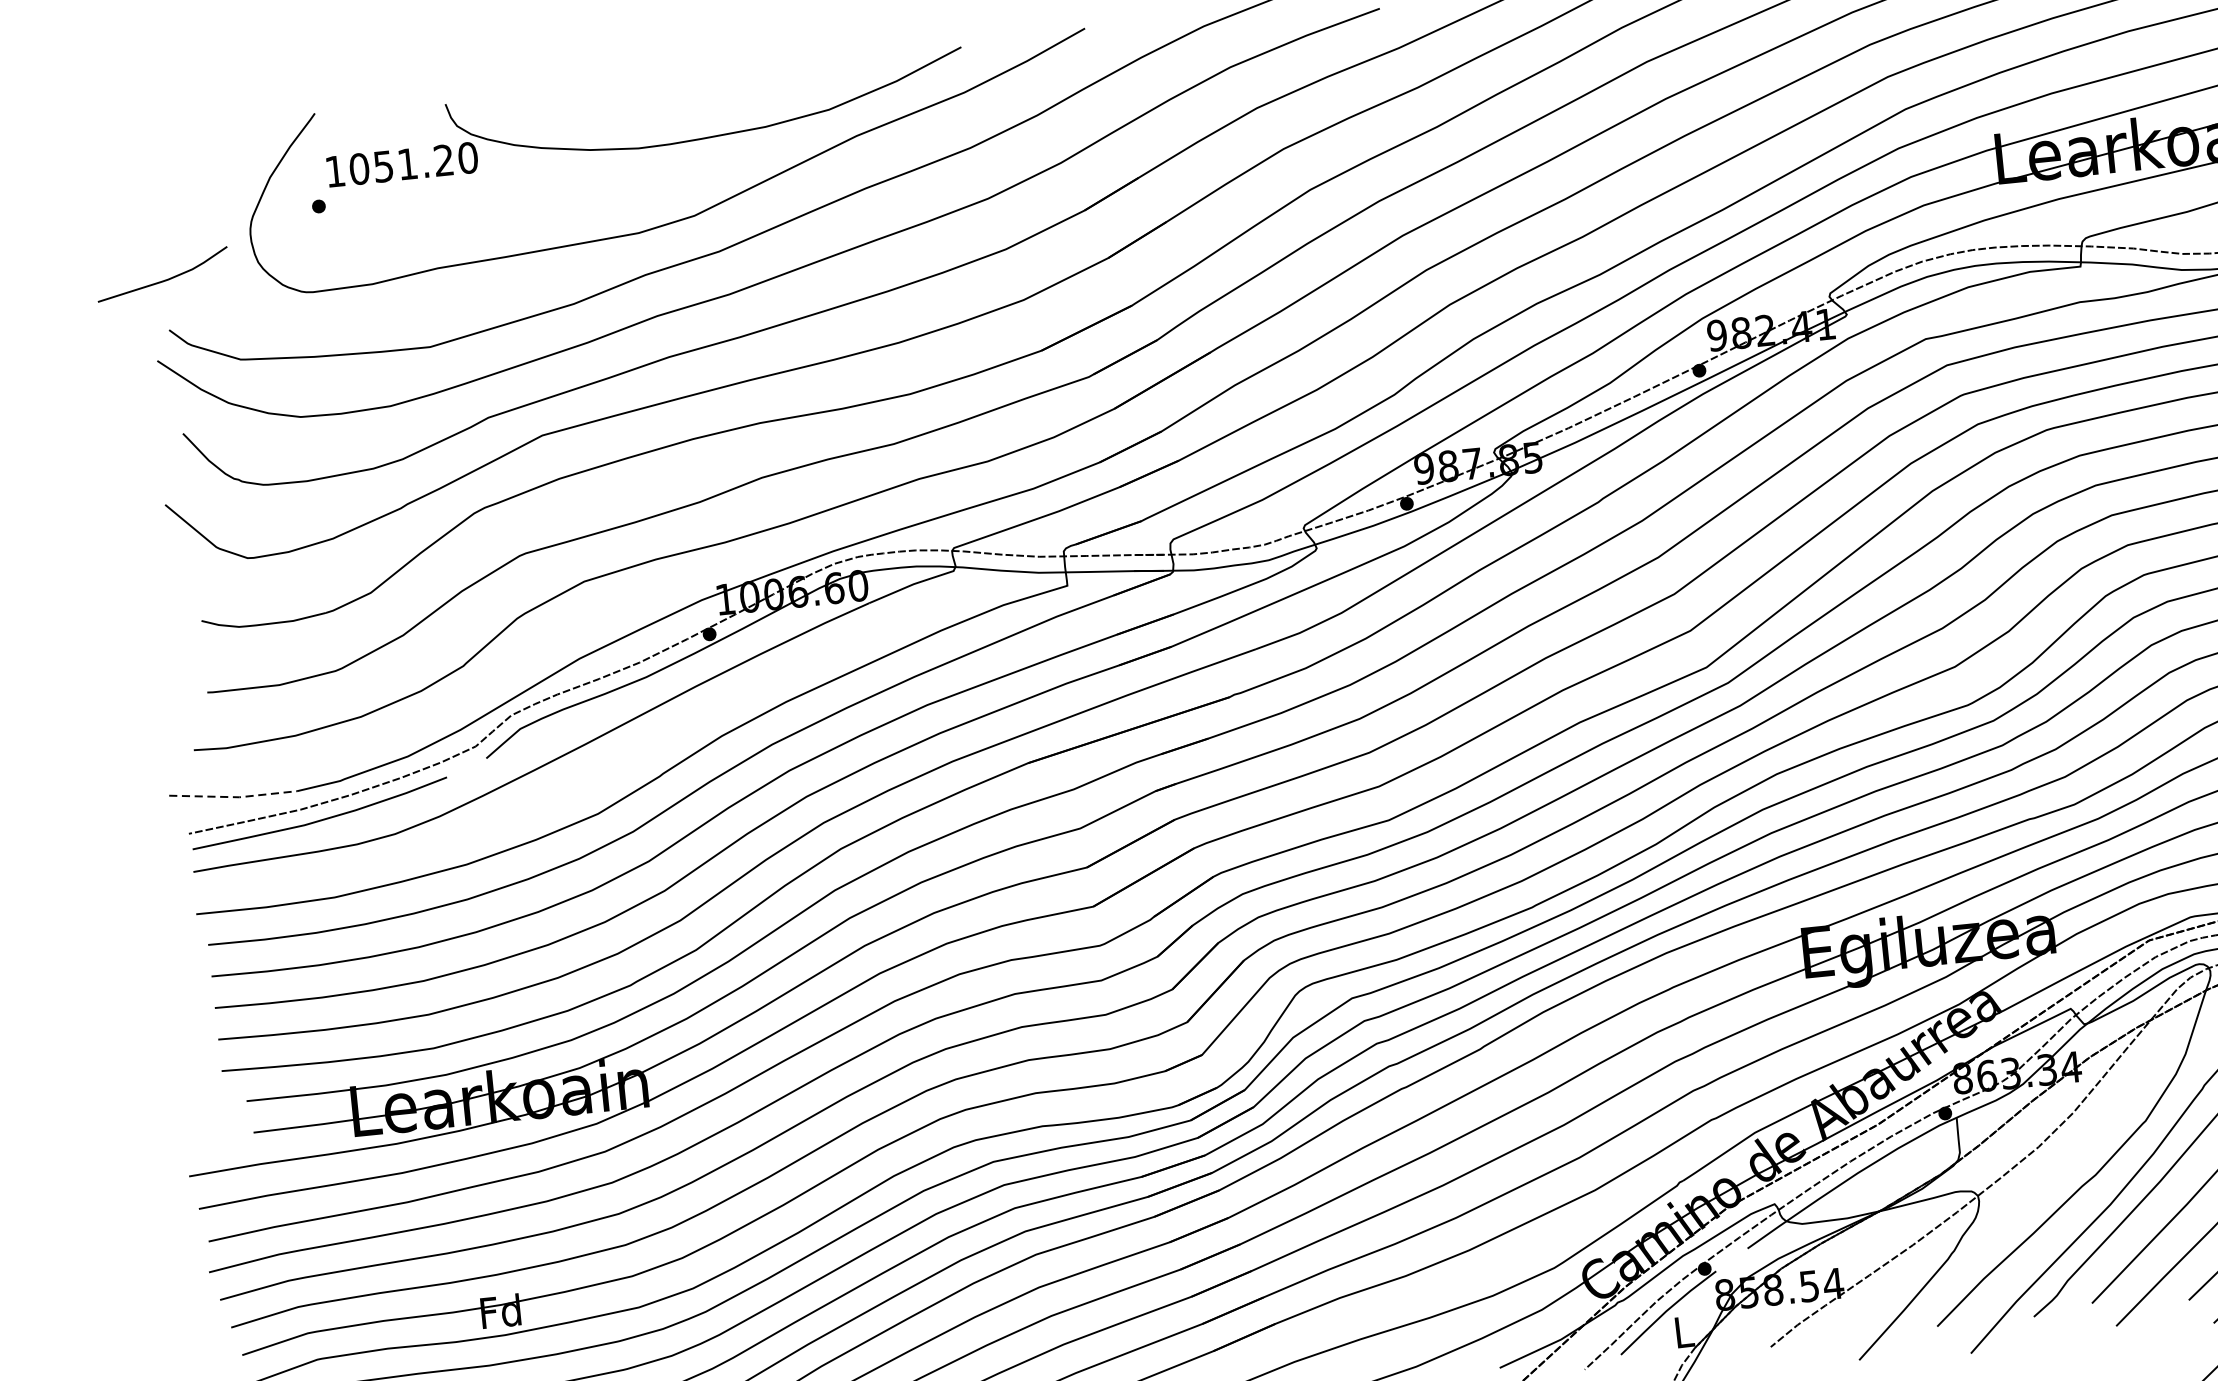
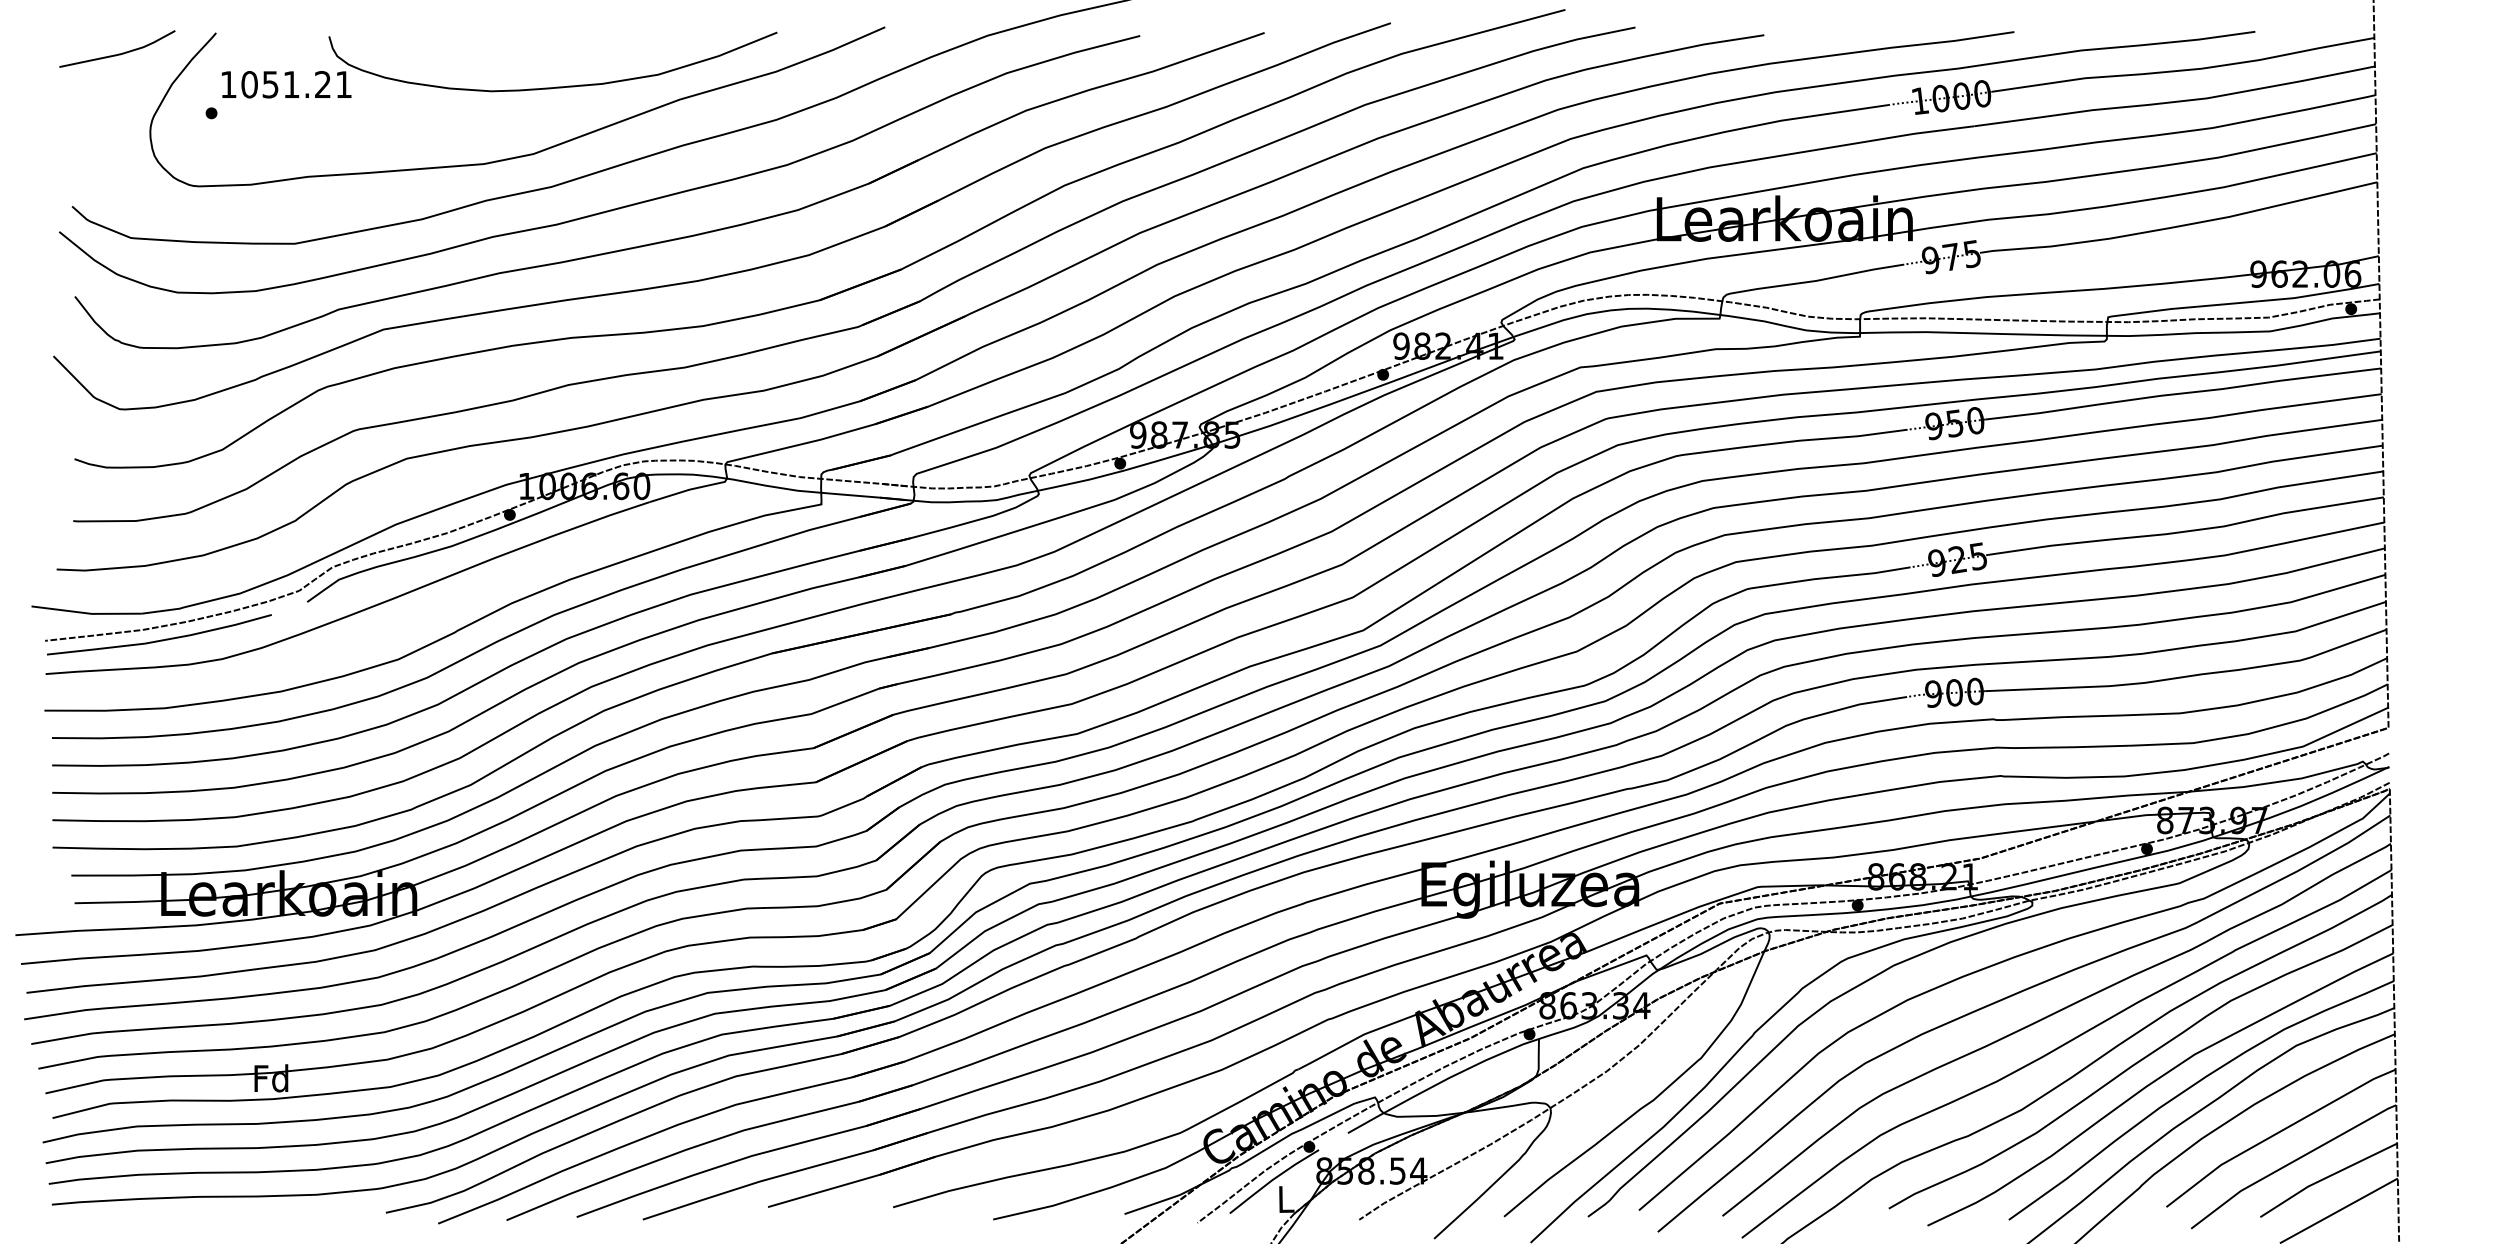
text: (467, 157) -> (343, 84), 1051.20 -> 1051.21
curve: (164, 279) -> (118, 53), moved
line: (234, 797) -> (87, 613), dashed -> solid

